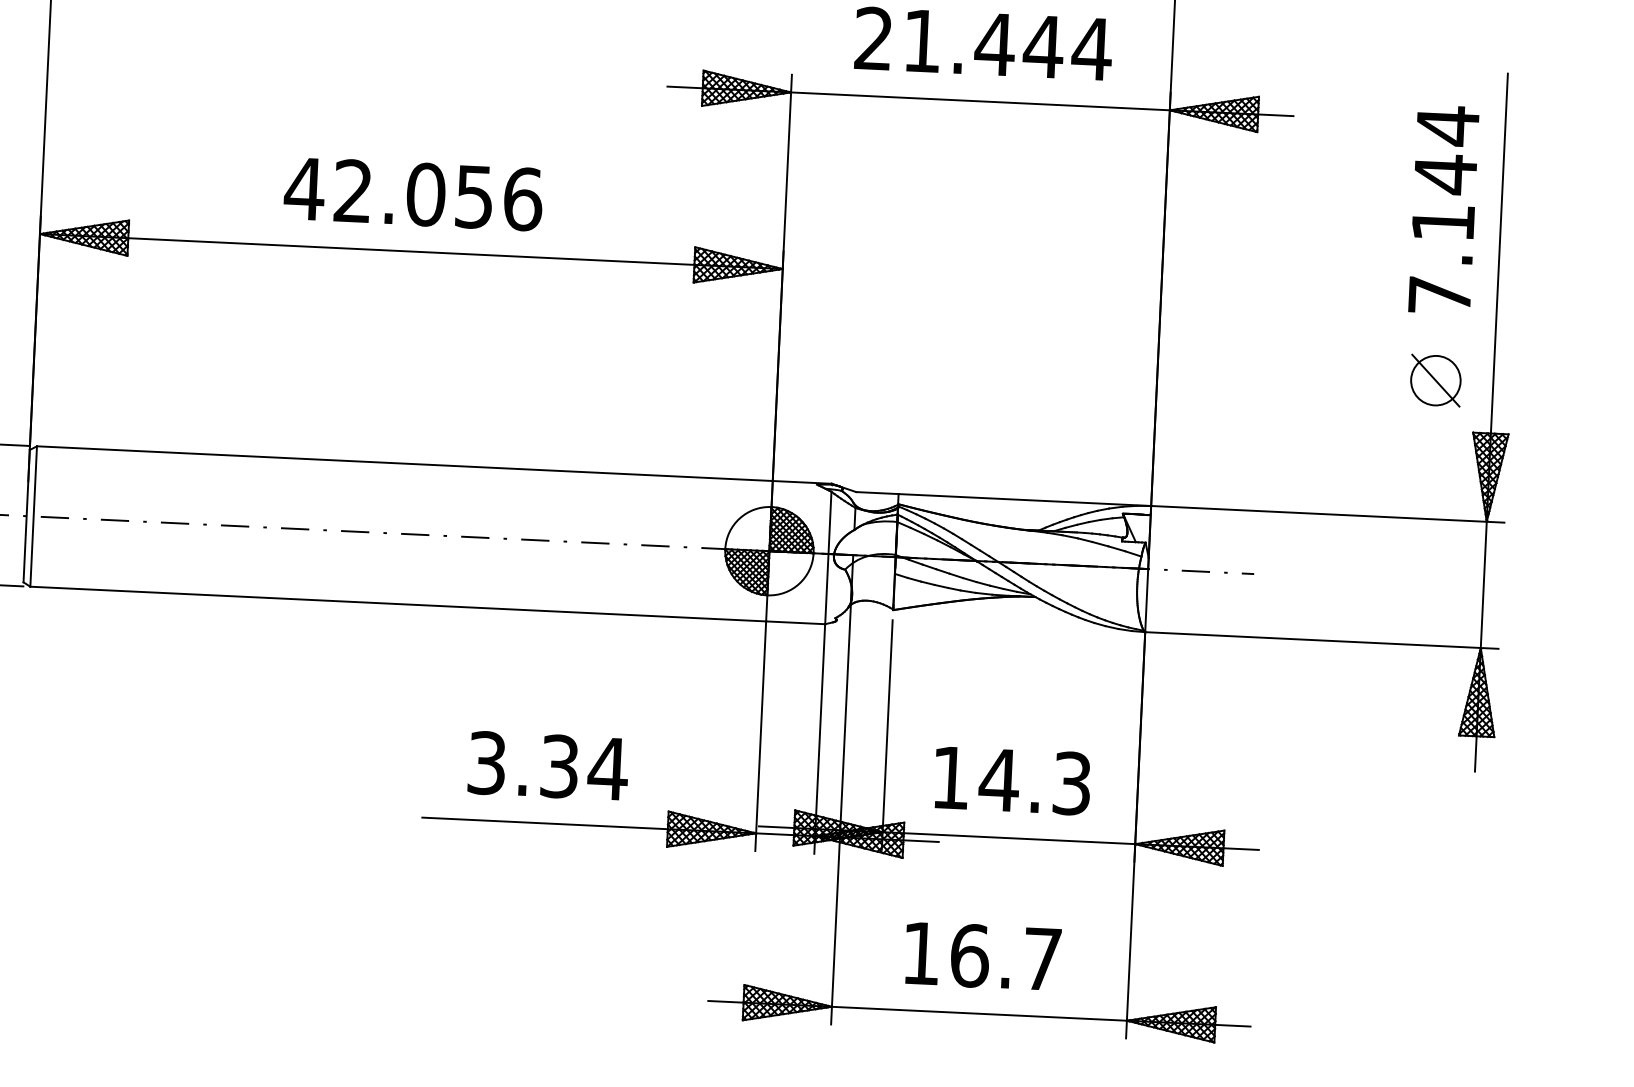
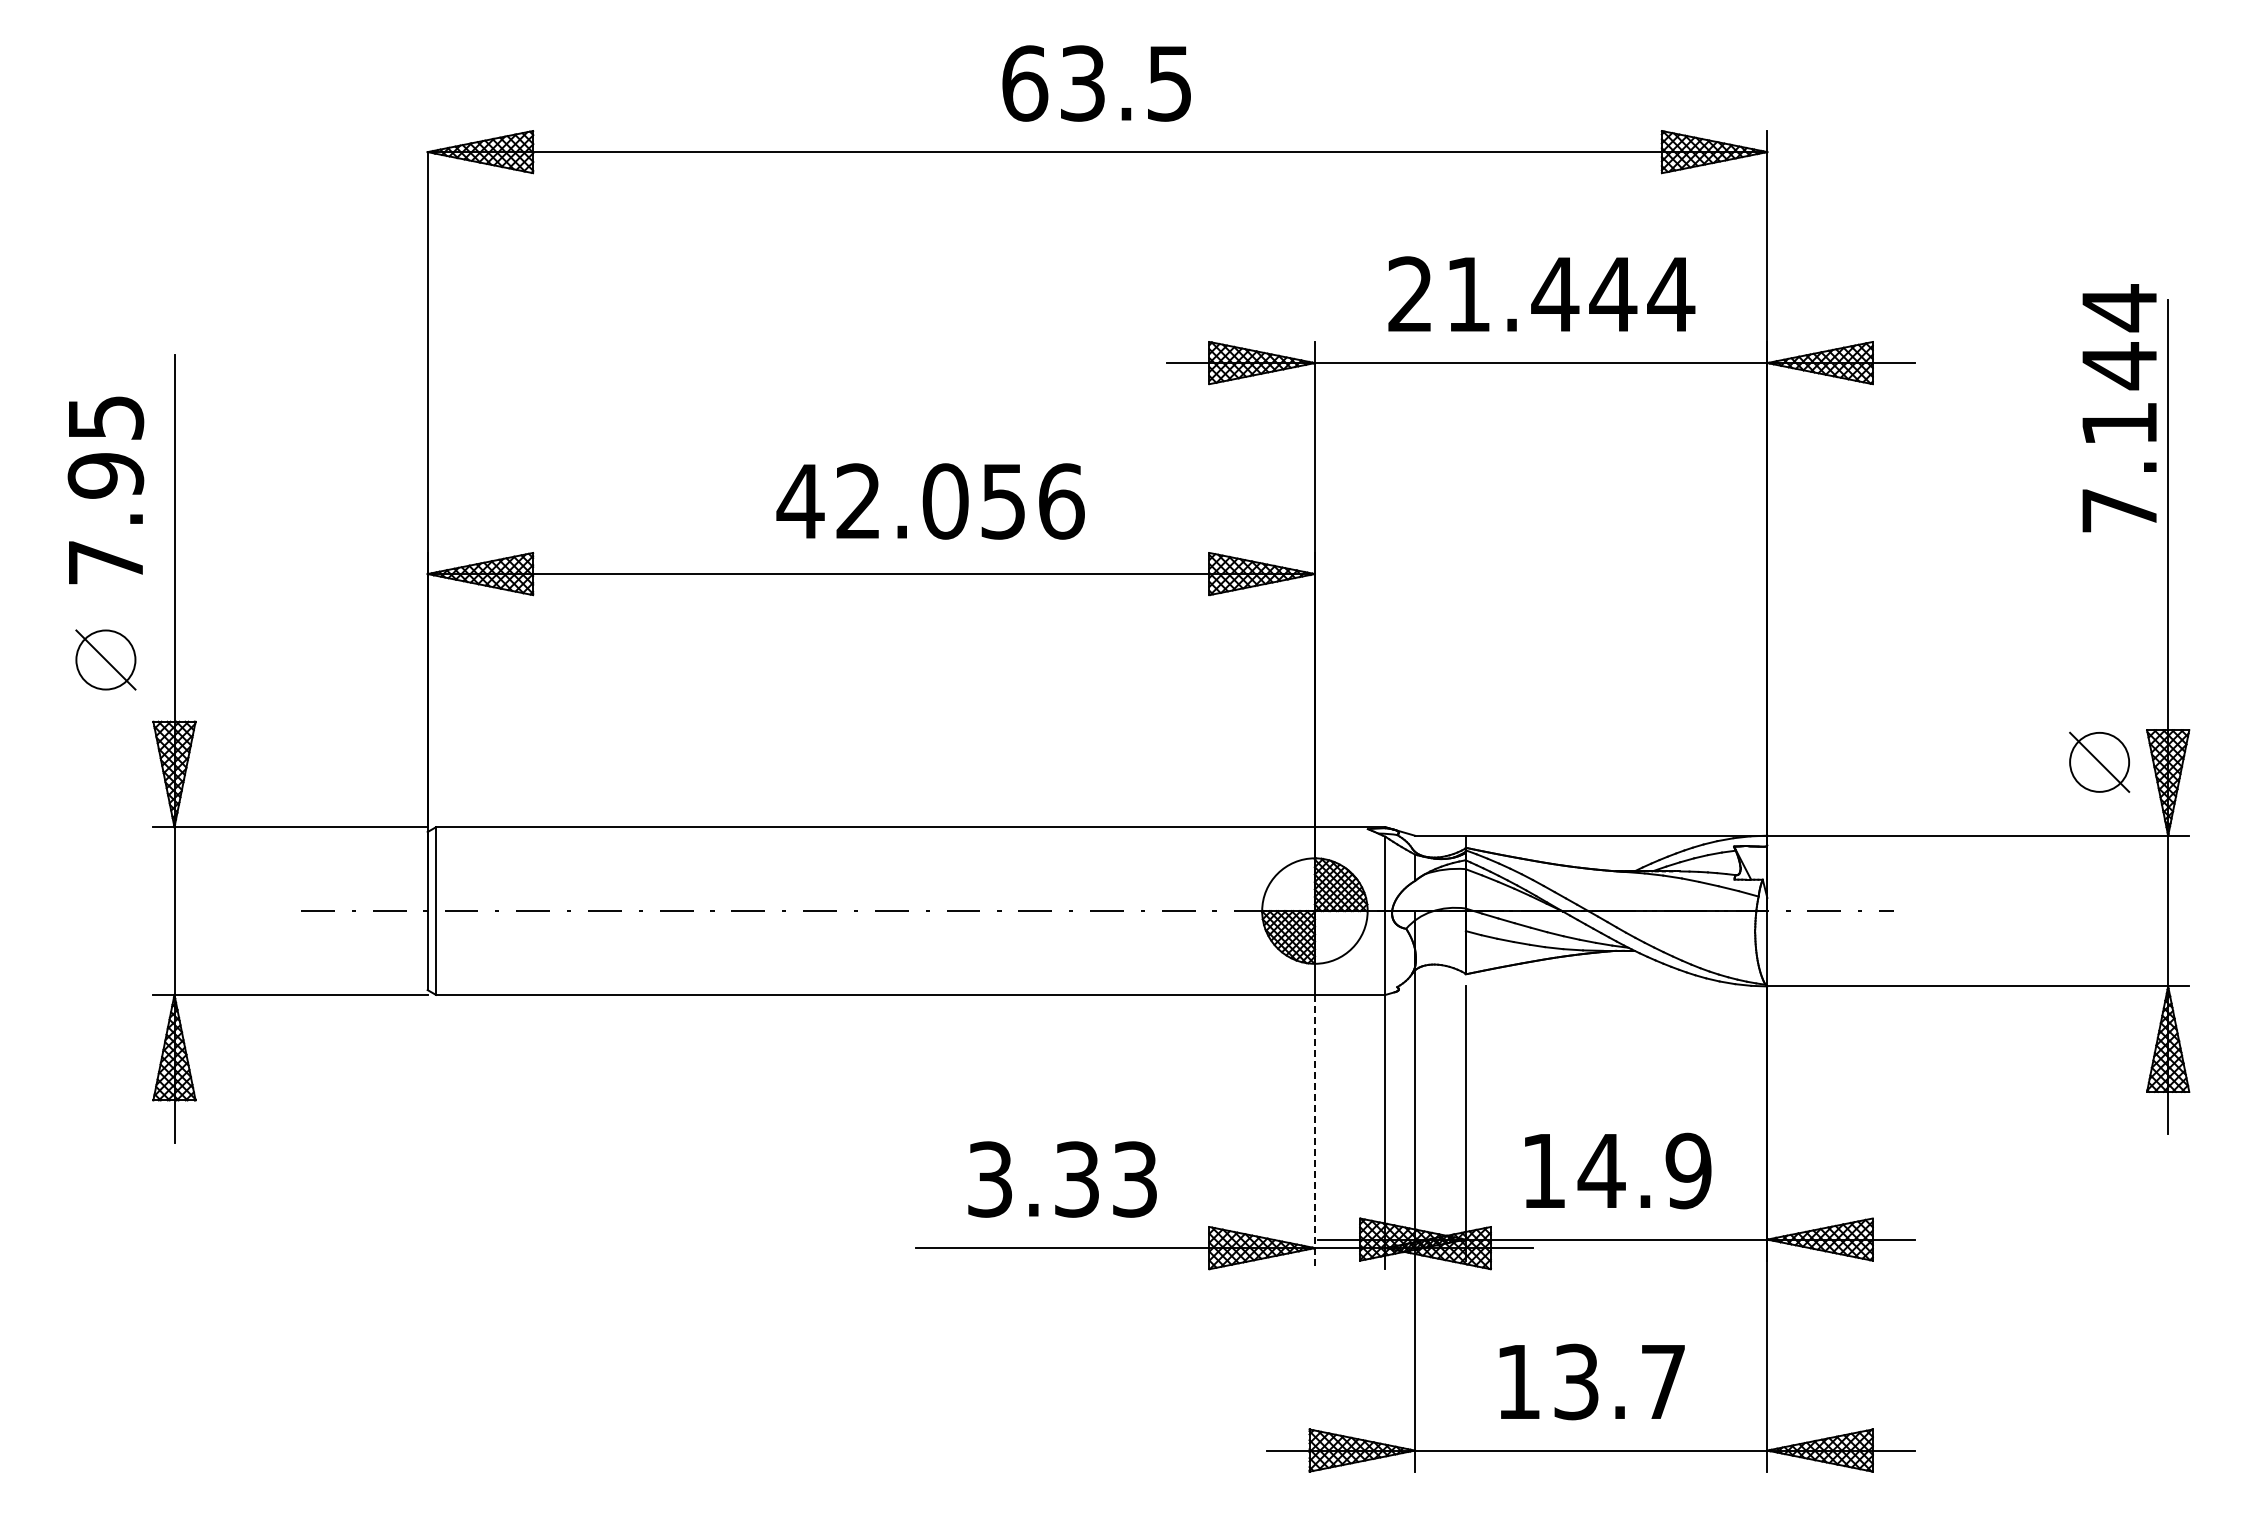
text: (413, 194) -> (930, 501), moved
text: (1443, 210) -> (2119, 408), moved
part: (1435, 379) -> (2099, 761), moved
line: (760, 736) -> (1314, 1132), solid -> dashed
text: (607, 768) -> (1134, 1179), 3.34 -> 3.33
text: (1071, 783) -> (1688, 1170), 14.3 -> 14.9
text: (969, 955) -> (1576, 1381), 16.7 -> 13.7

